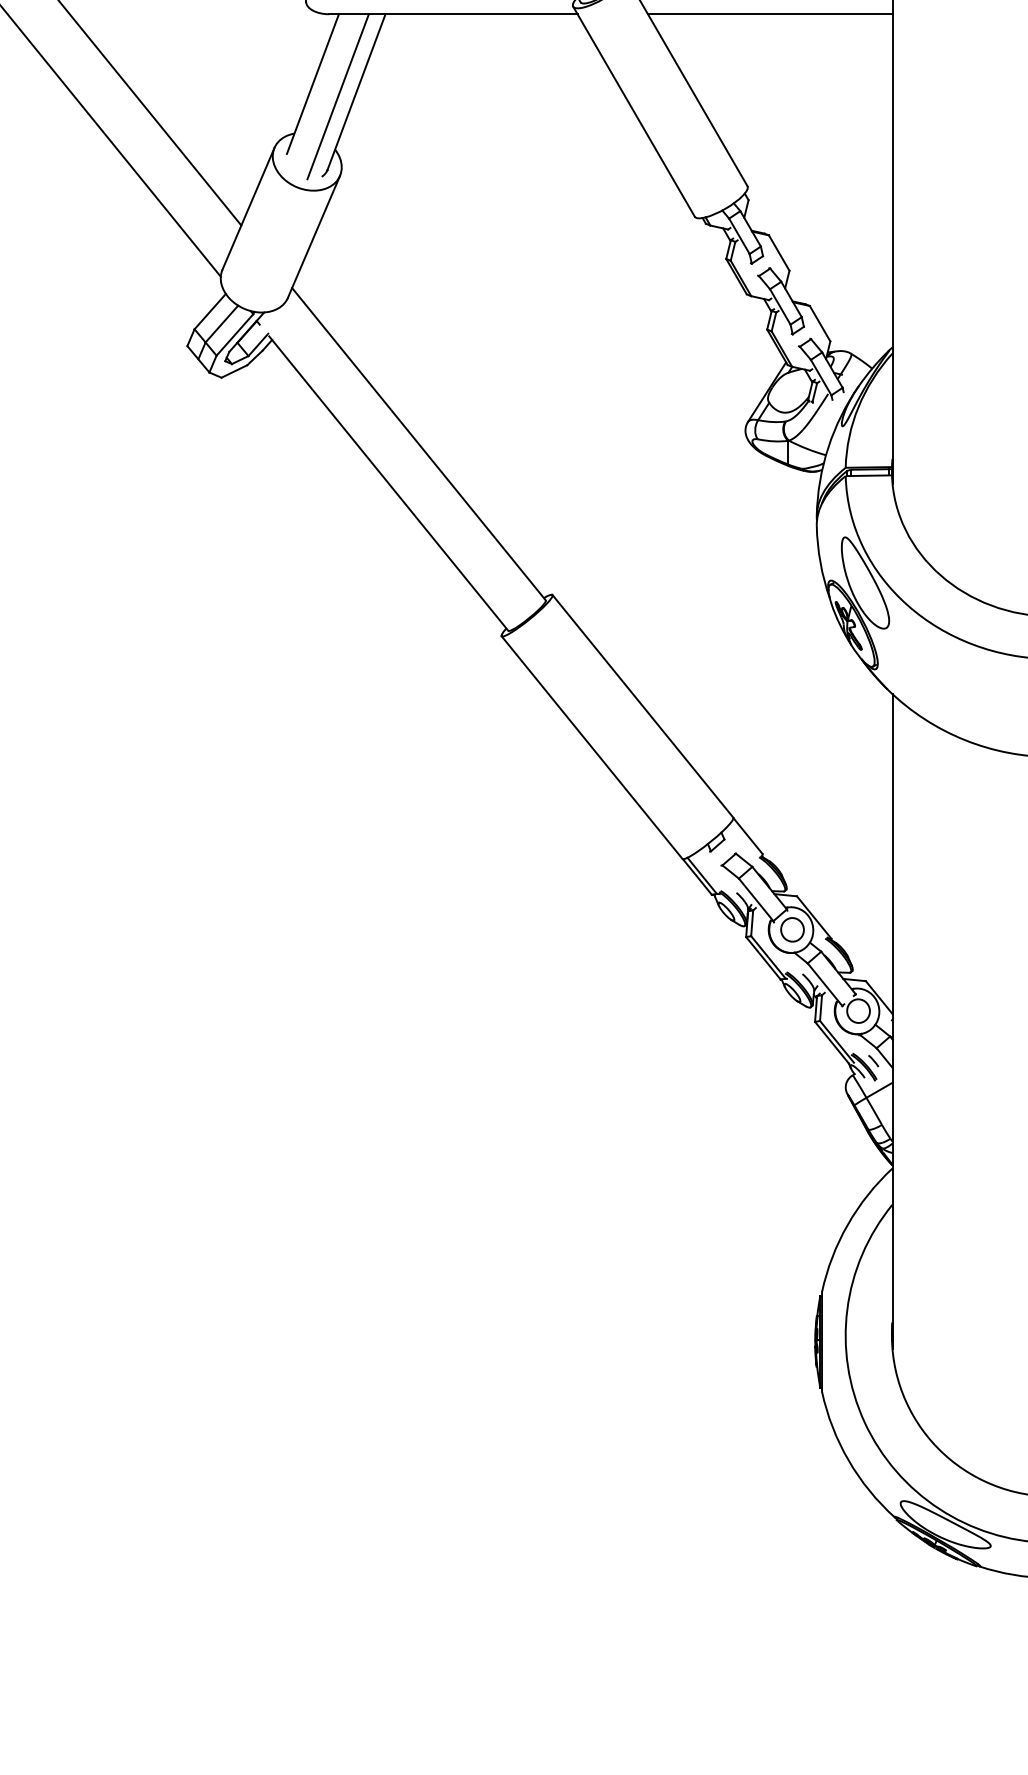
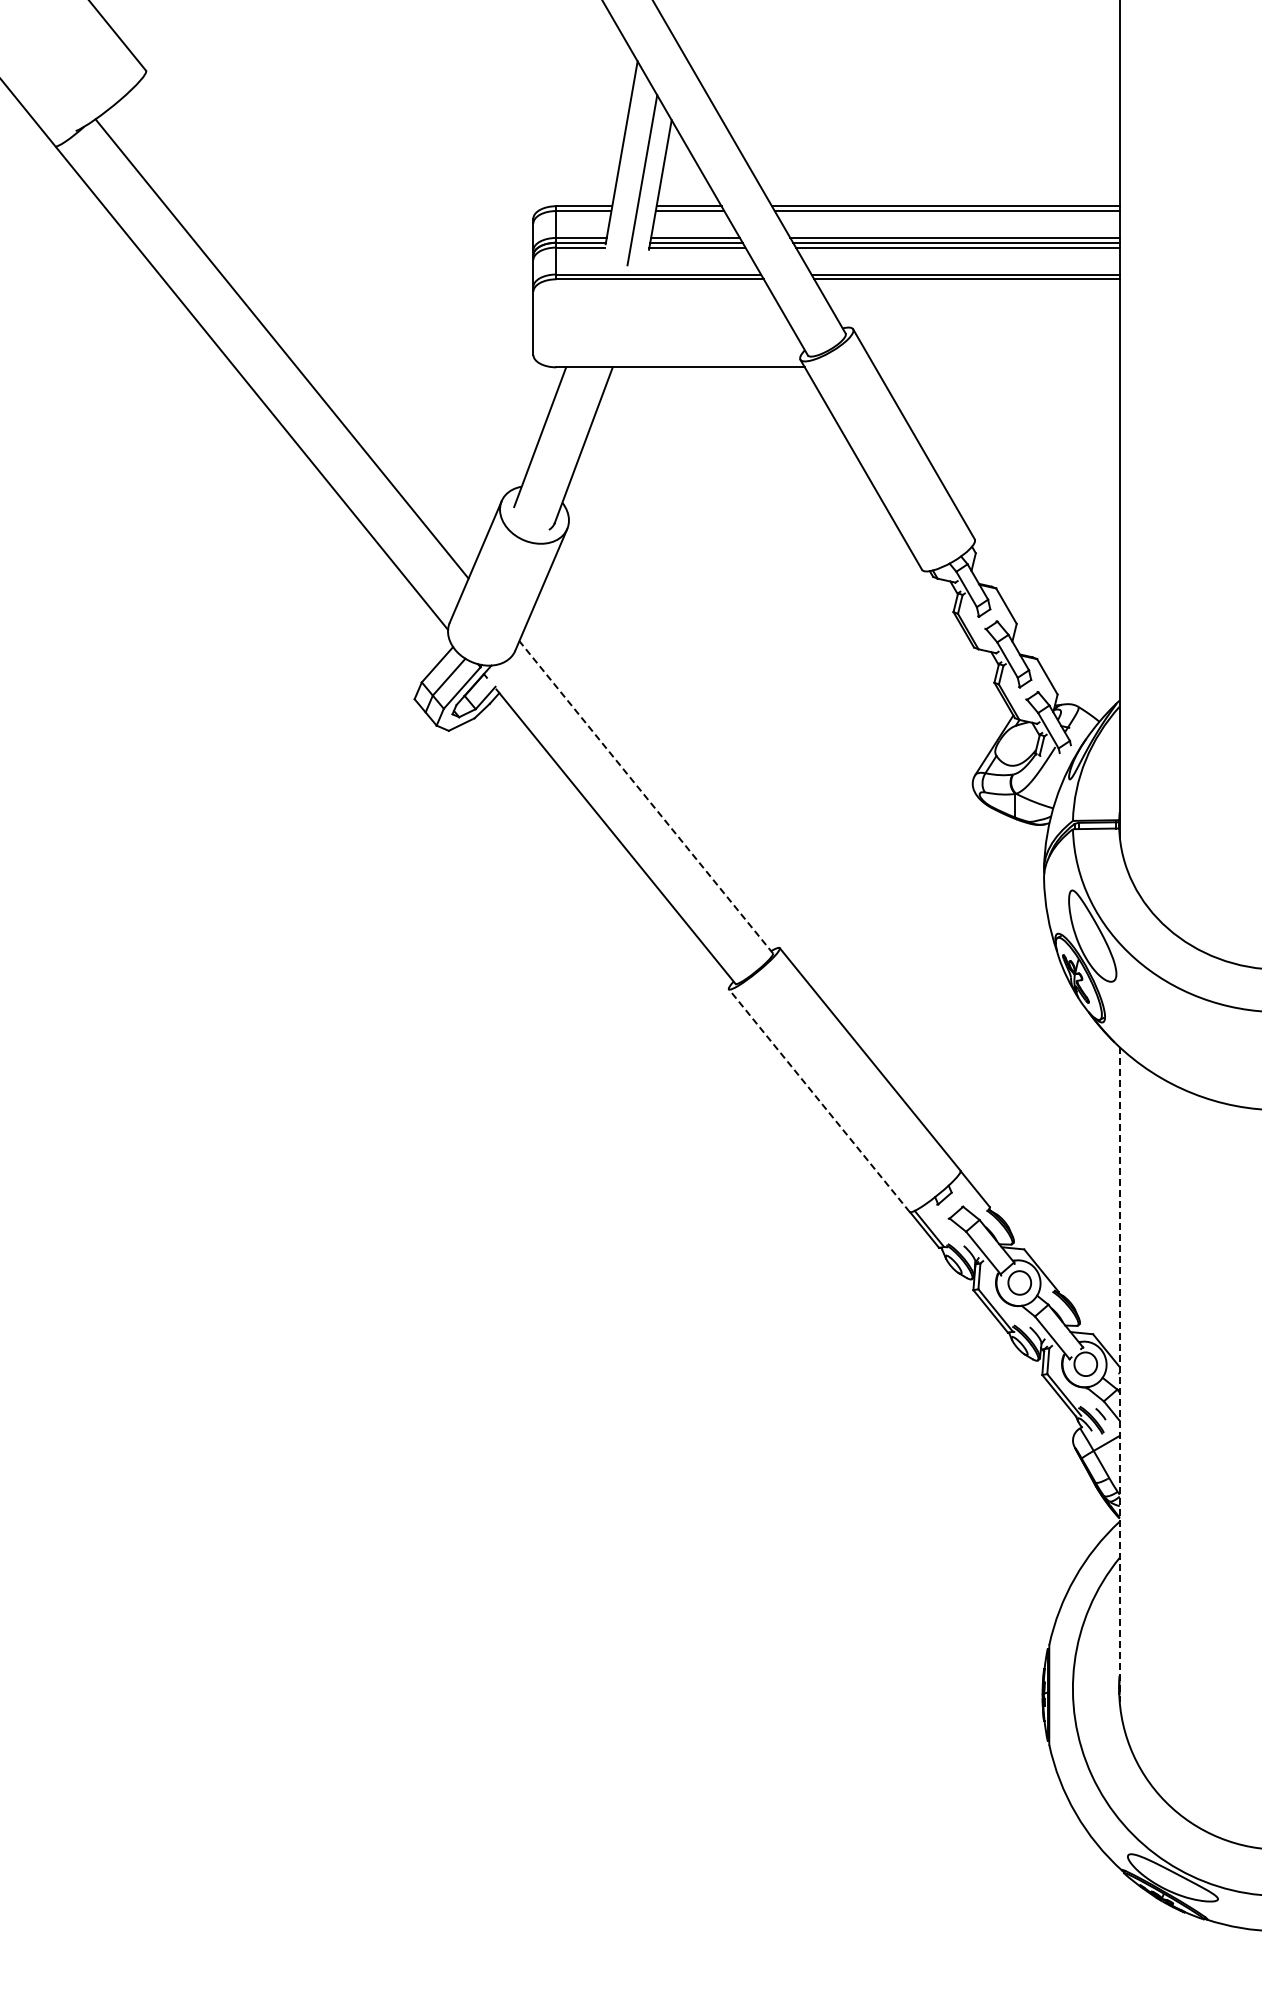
line: (770, 14) -> (997, 367), removed
line: (338, 96) -> (565, 449), removed
line: (418, 443) -> (645, 796), solid -> dashed
line: (592, 747) -> (819, 1100), solid -> dashed
line: (892, 1021) -> (1119, 1374), solid -> dashed

